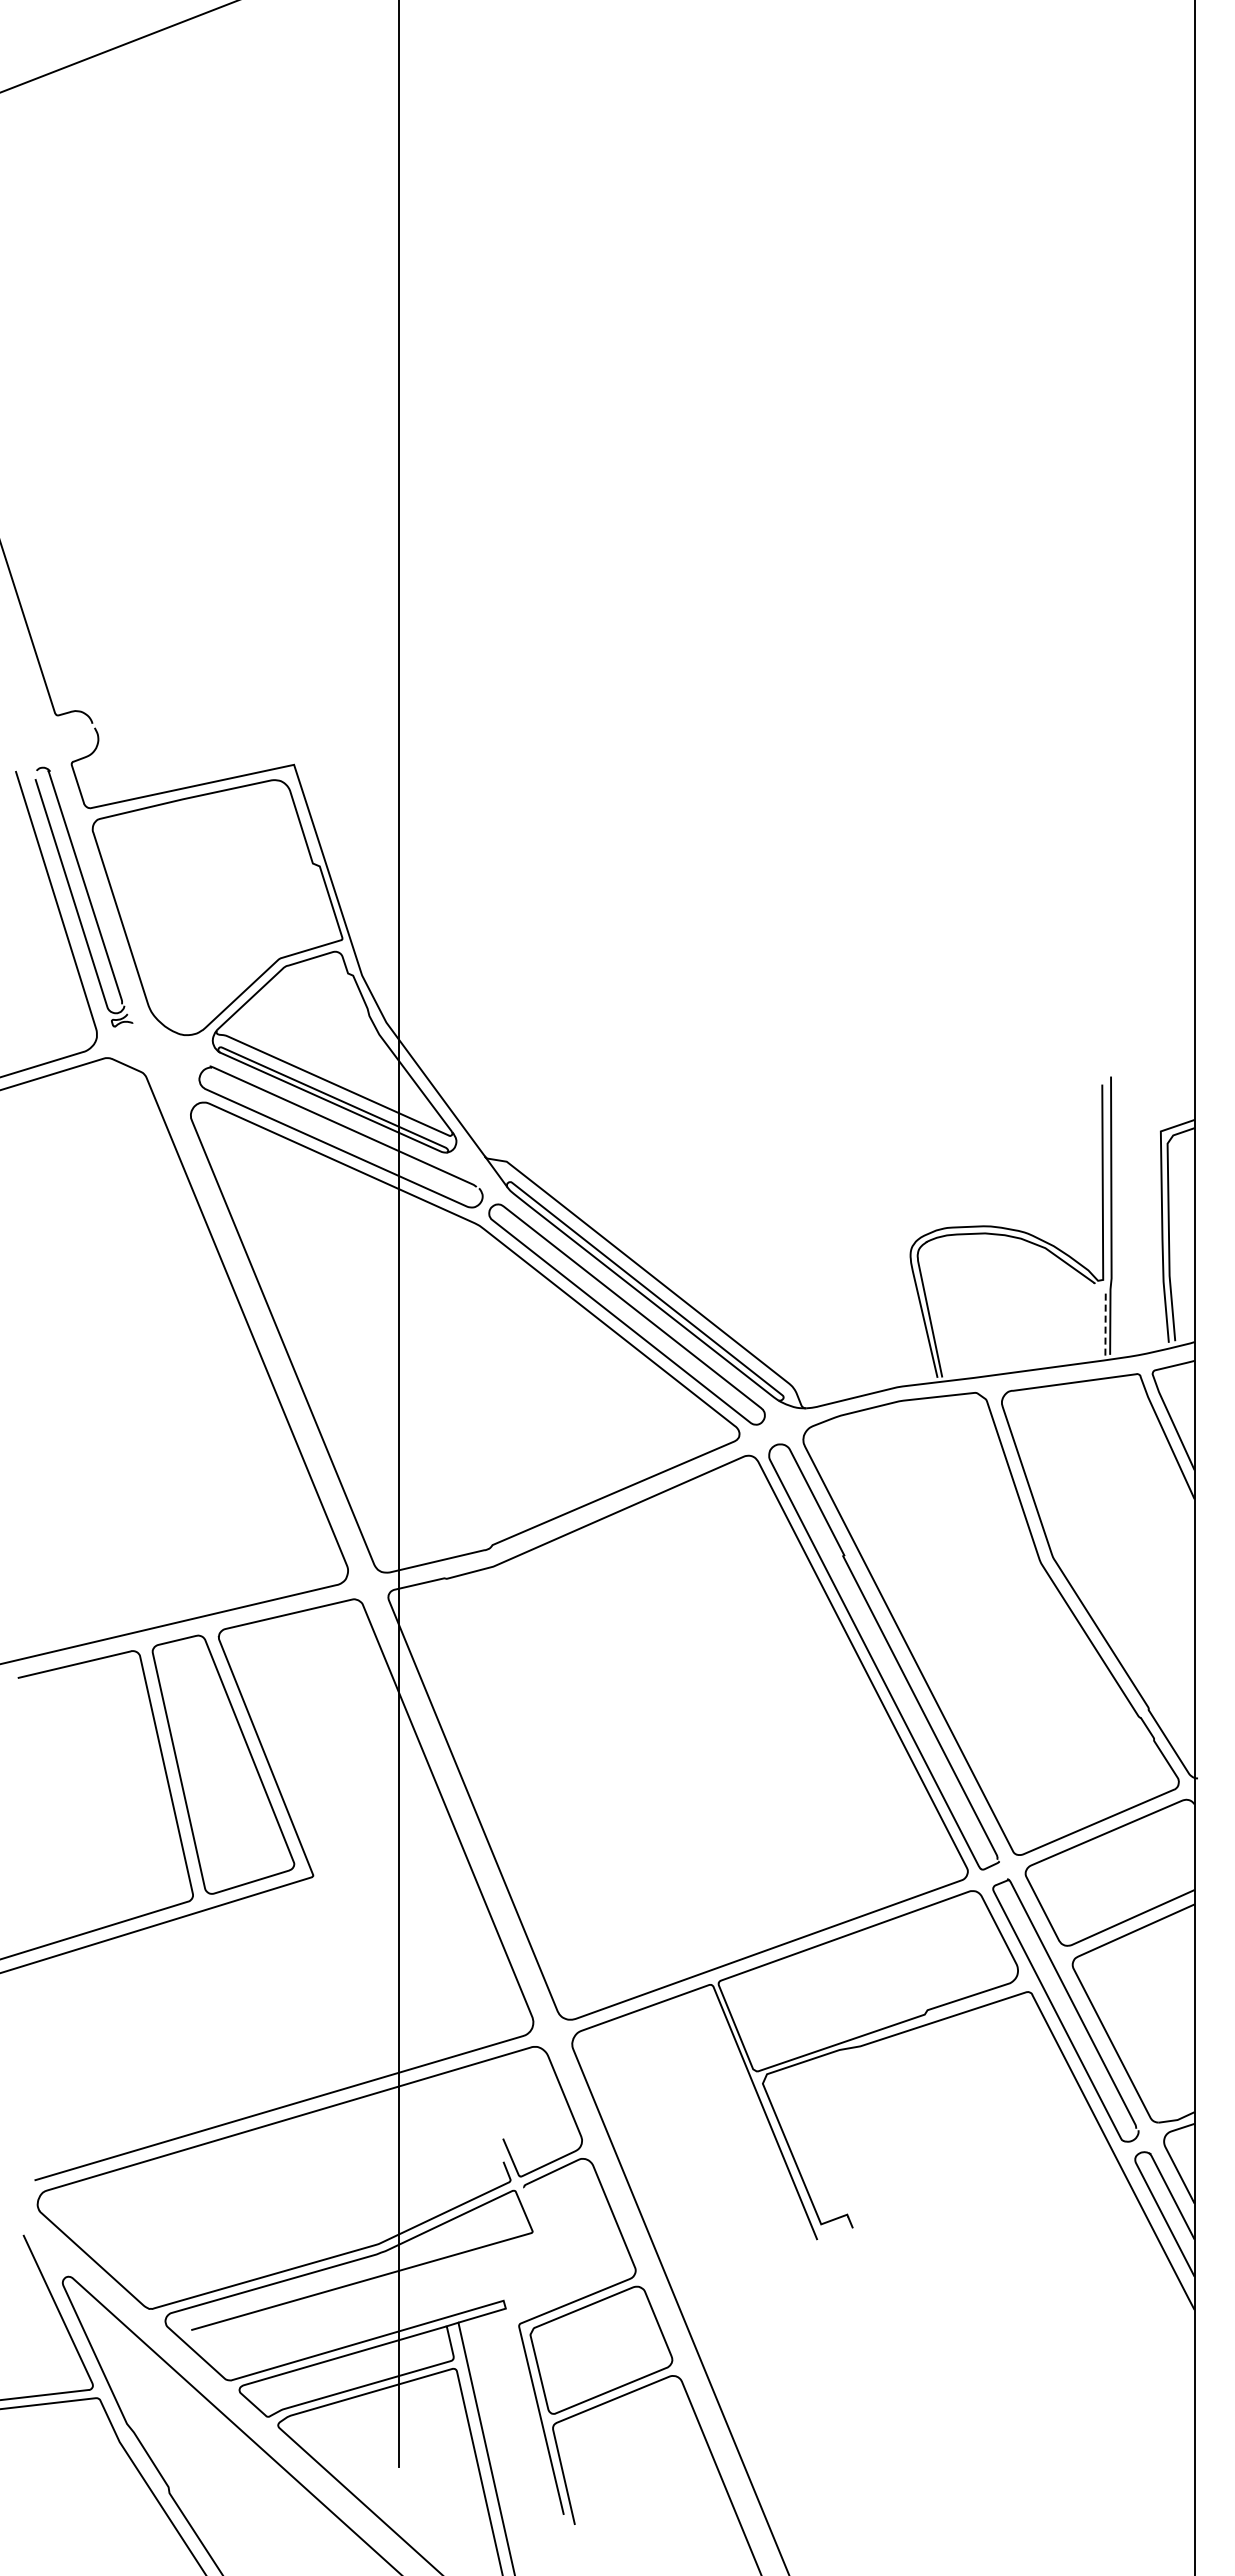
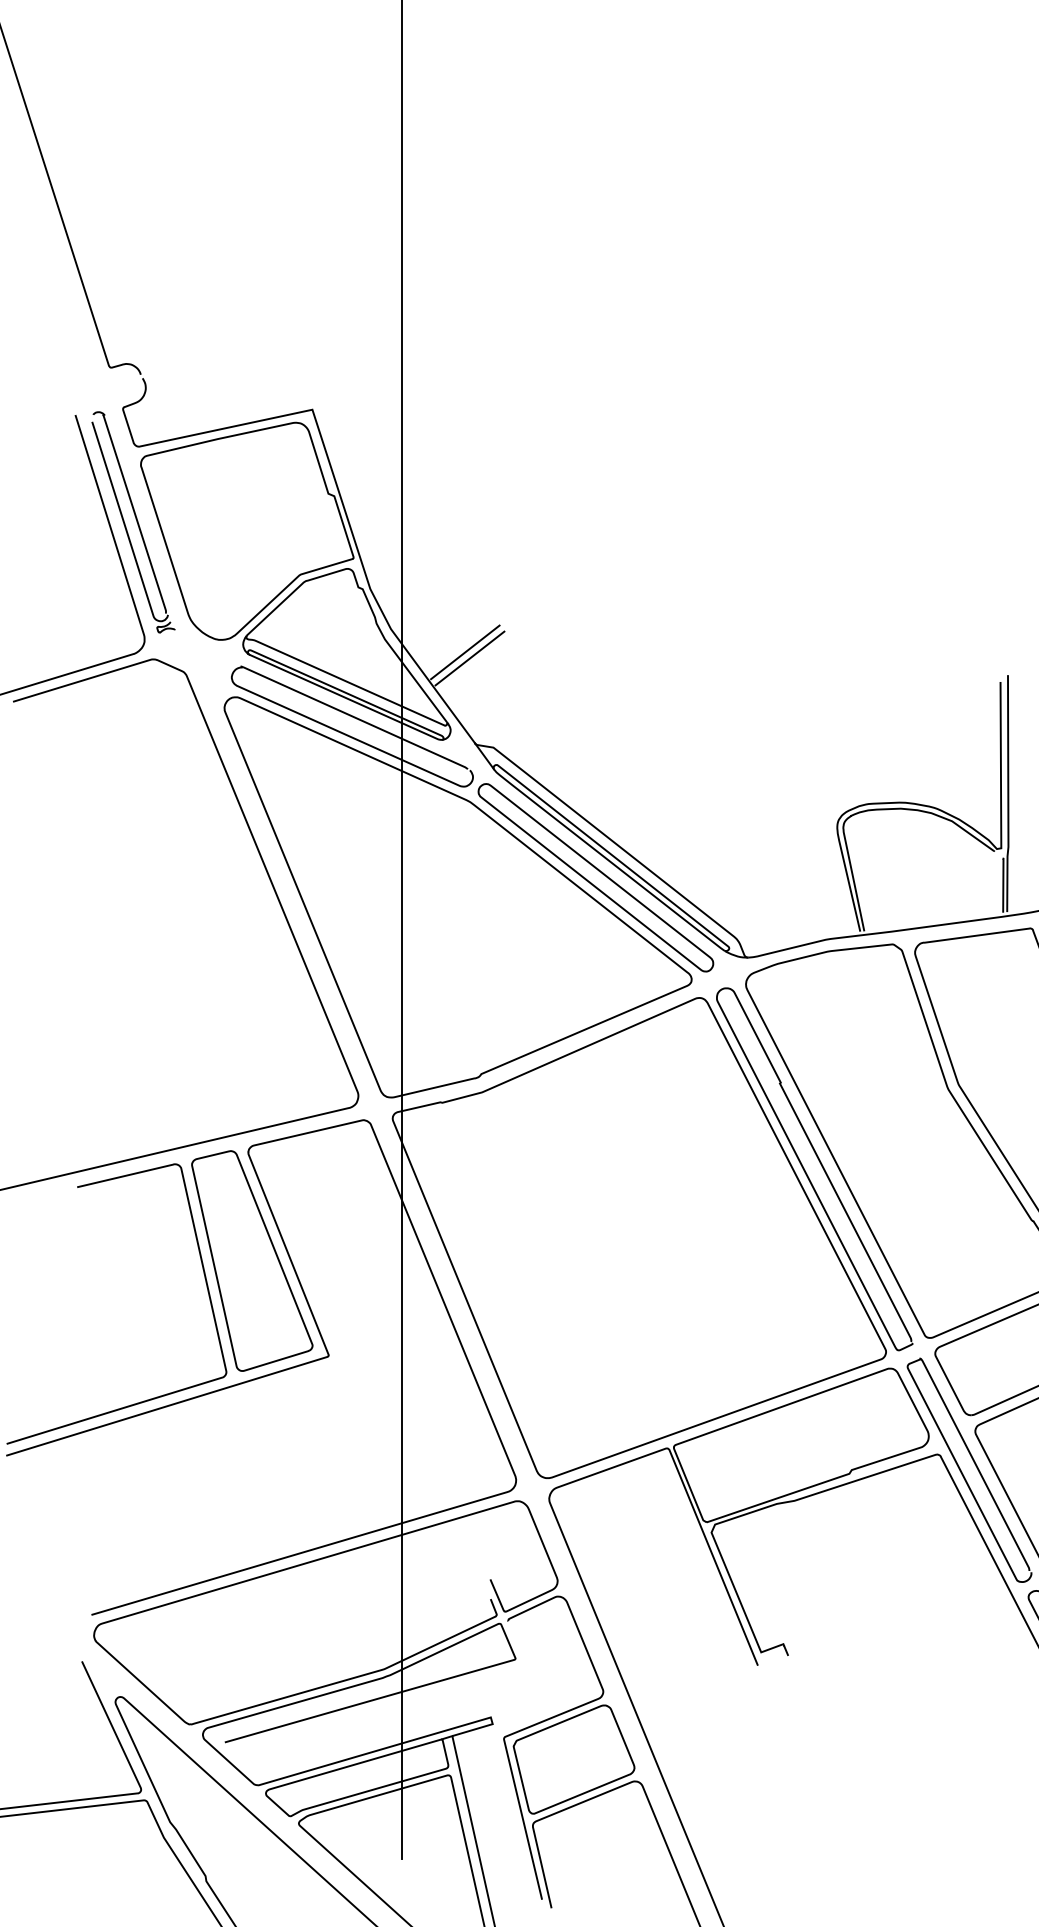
line: (473, 1049) -> (465, 652), added
line: (478, 1056) -> (469, 658), added
line: (1105, 1321) -> (1003, 883), dashed -> solid

